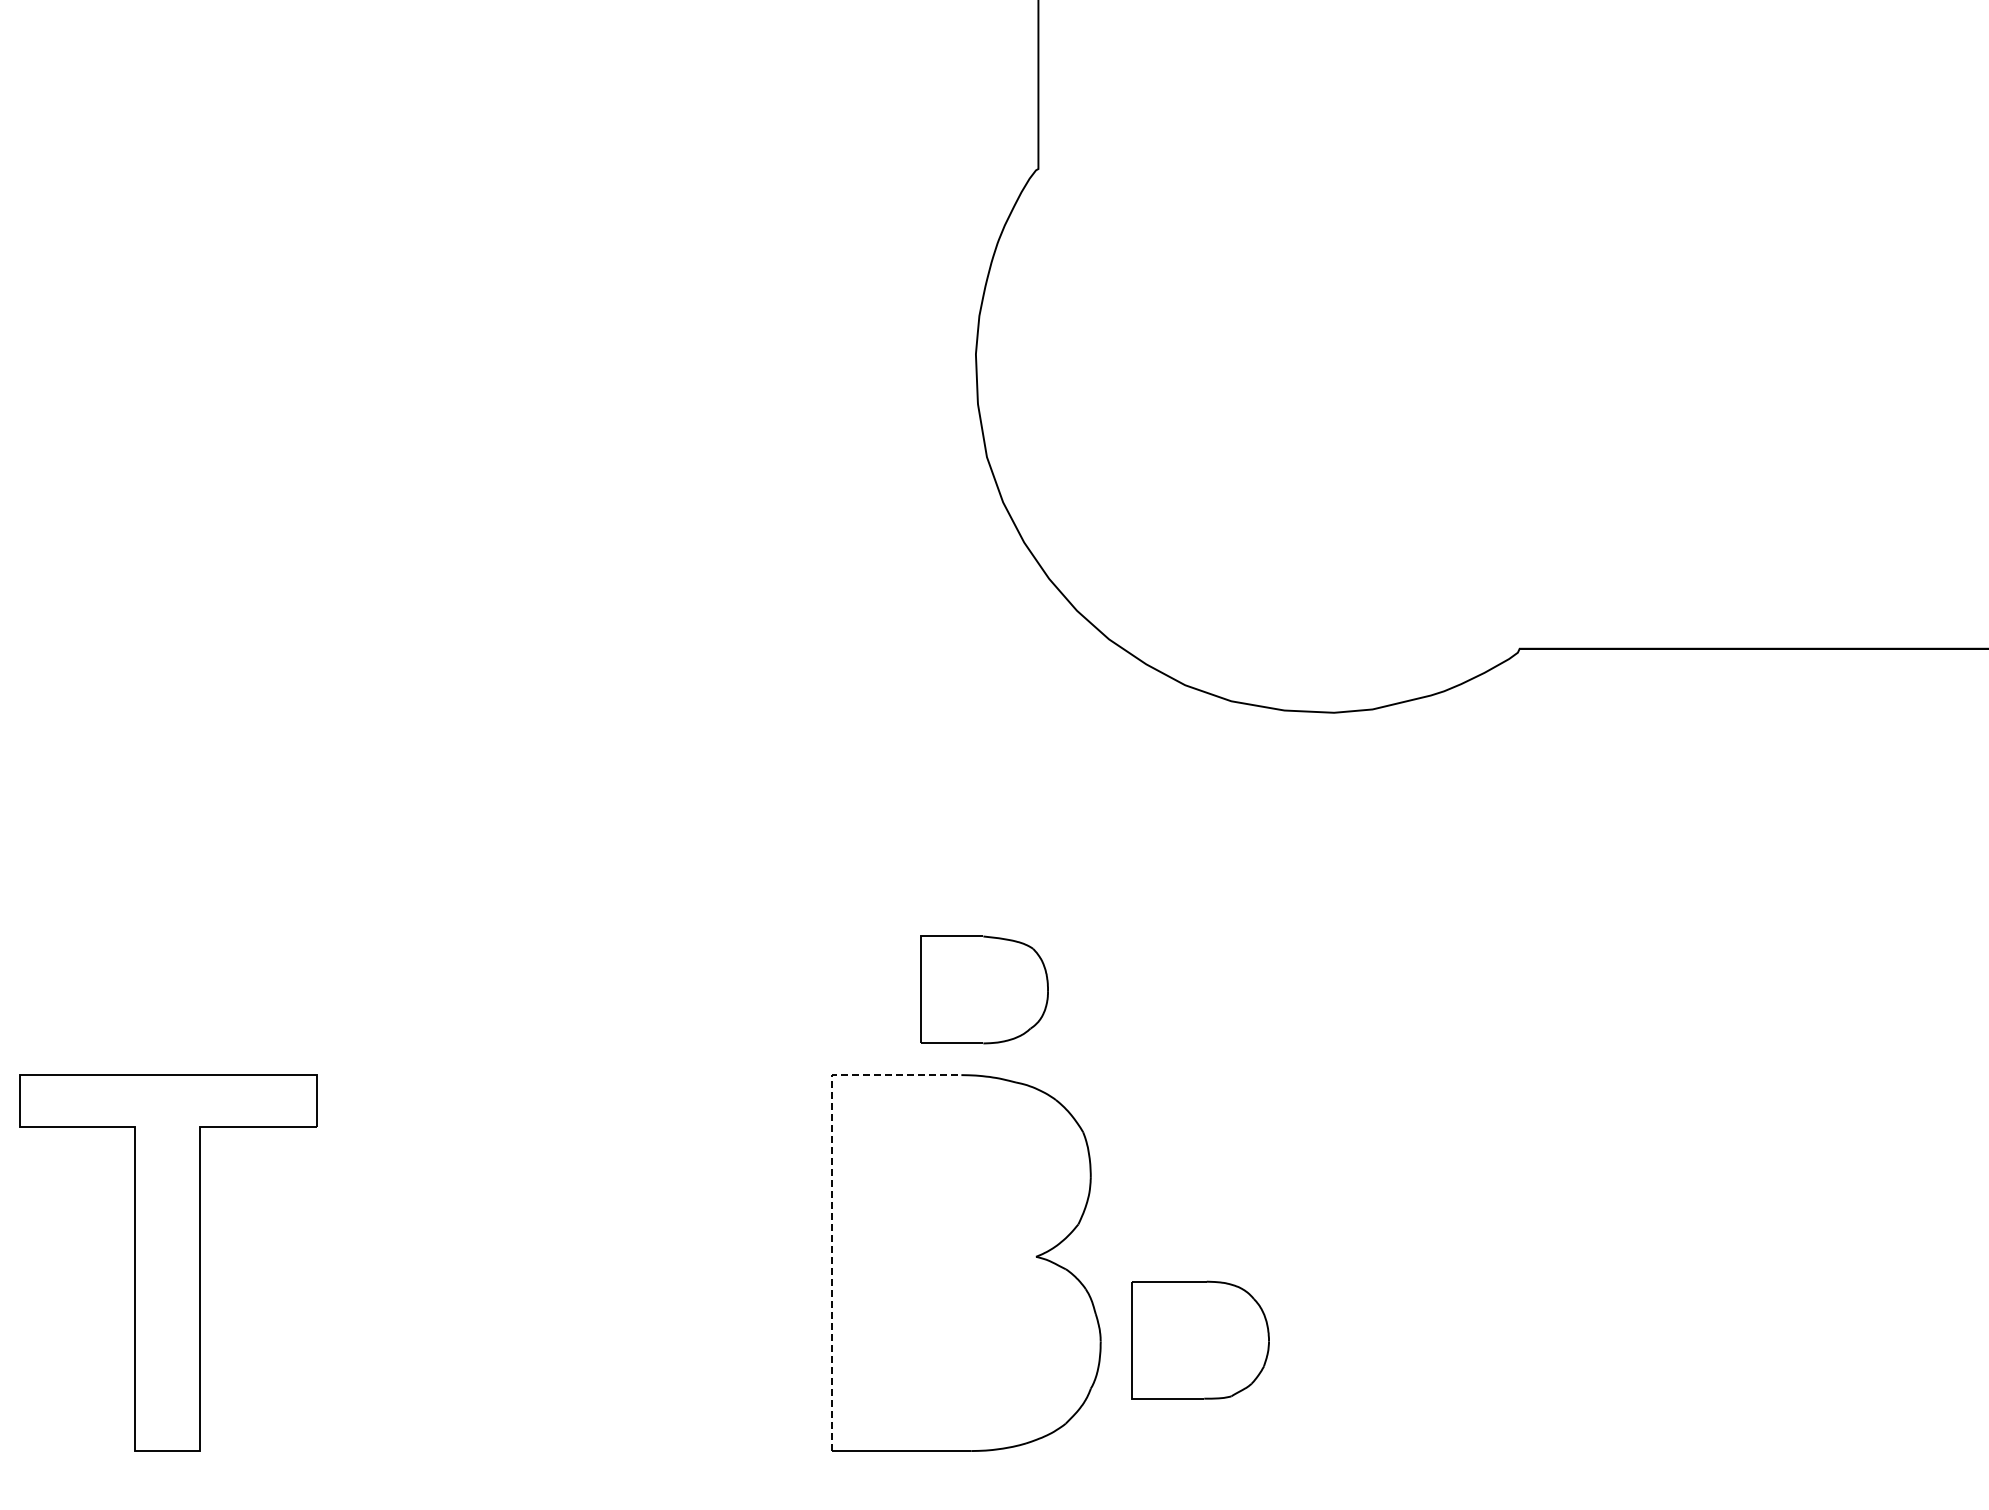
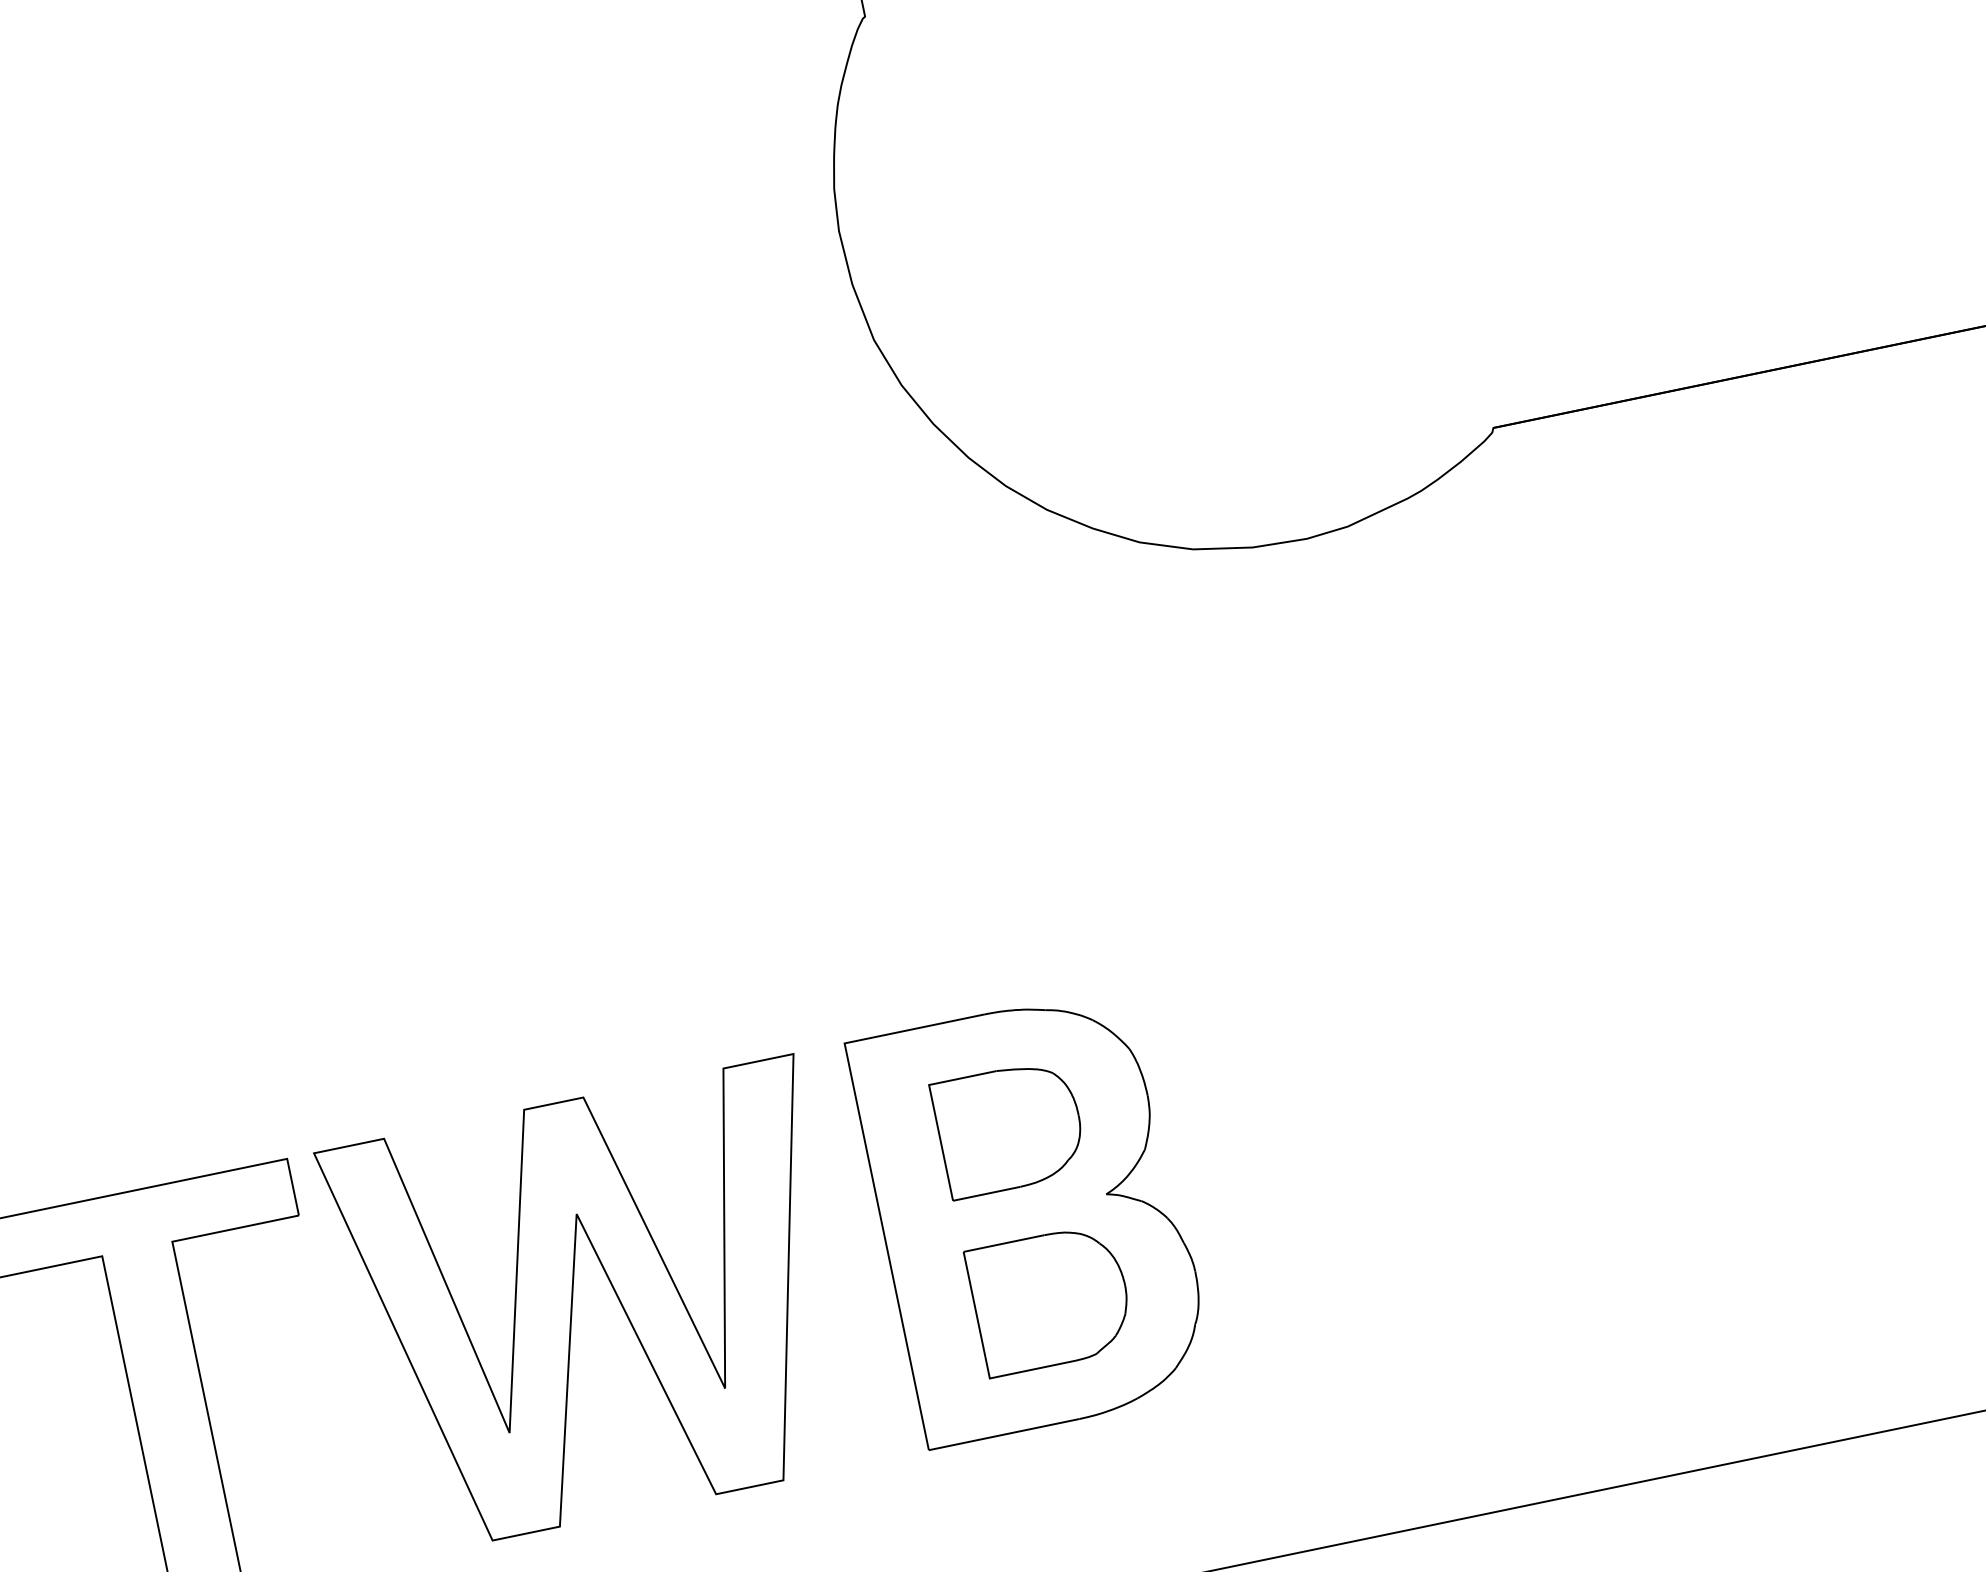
part: (984, 989) -> (1009, 1128), moved
line: (831, 1197) -> (871, 1175), dashed -> solid
part: (543, 1256) -> (573, 1304), added
part: (1200, 1339) -> (1050, 1299), moved

